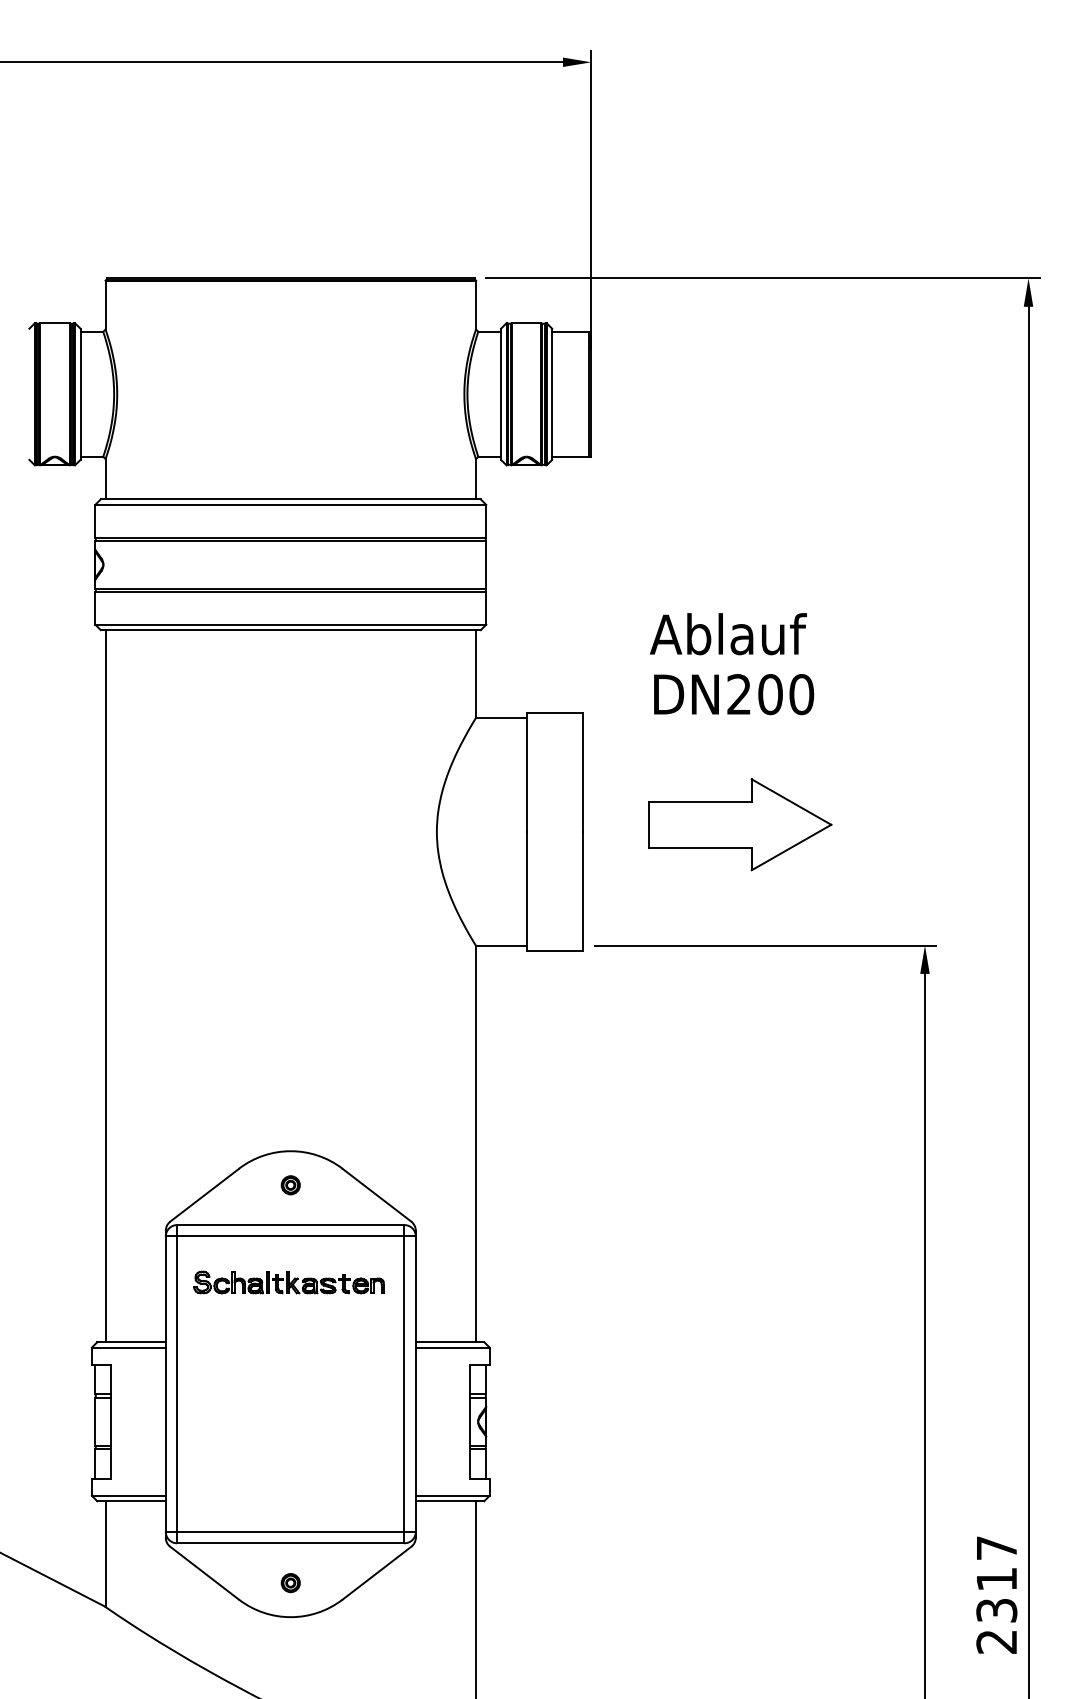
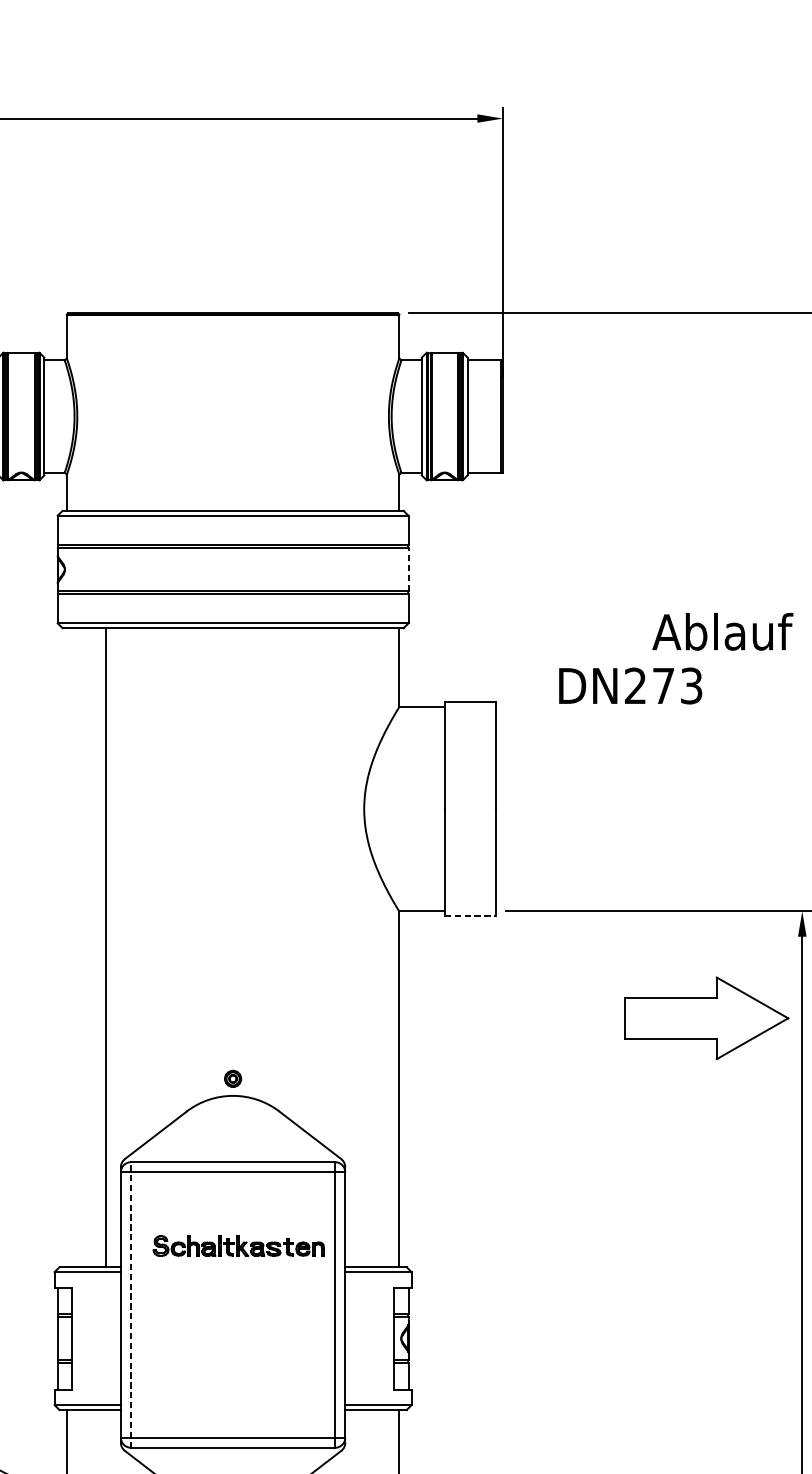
line: (486, 564) -> (408, 569), solid -> dashed
text: (727, 634) -> (721, 632), moved
text: (786, 694) -> (677, 685), DN200 -> DN273
part: (740, 824) -> (706, 1018), moved
line: (555, 951) -> (470, 916), solid -> dashed
line: (105, 986) -> (106, 948), moved
part: (290, 1185) -> (232, 1079), moved
part: (288, 1282) -> (238, 1246), moved
line: (177, 1383) -> (131, 1304), solid -> dashed

